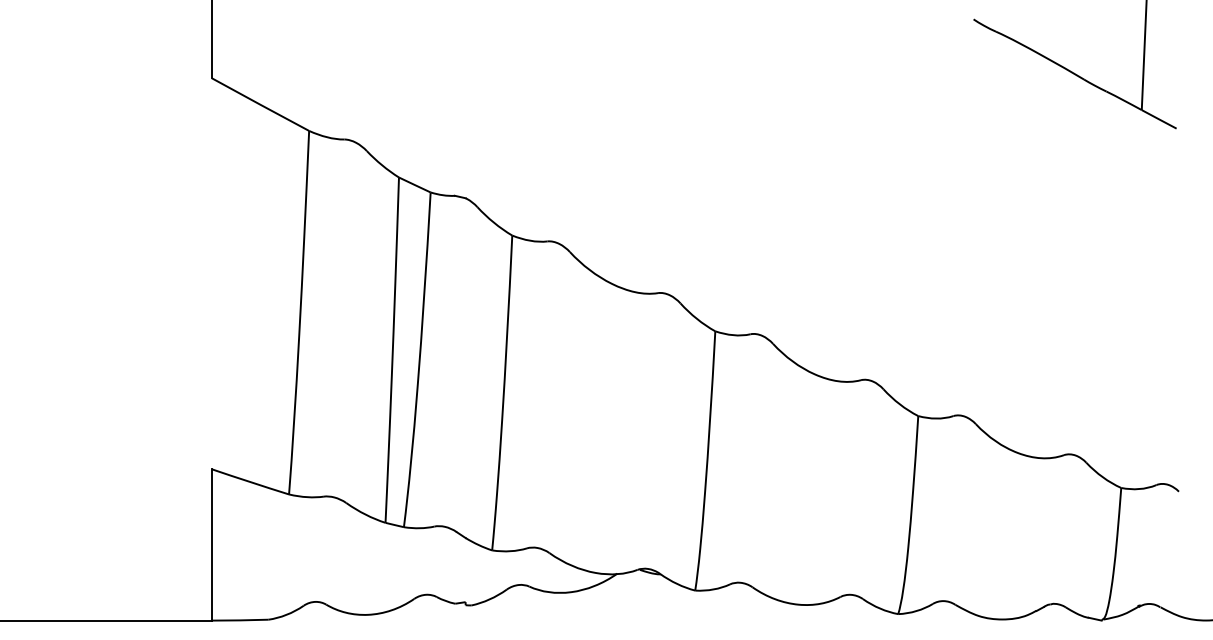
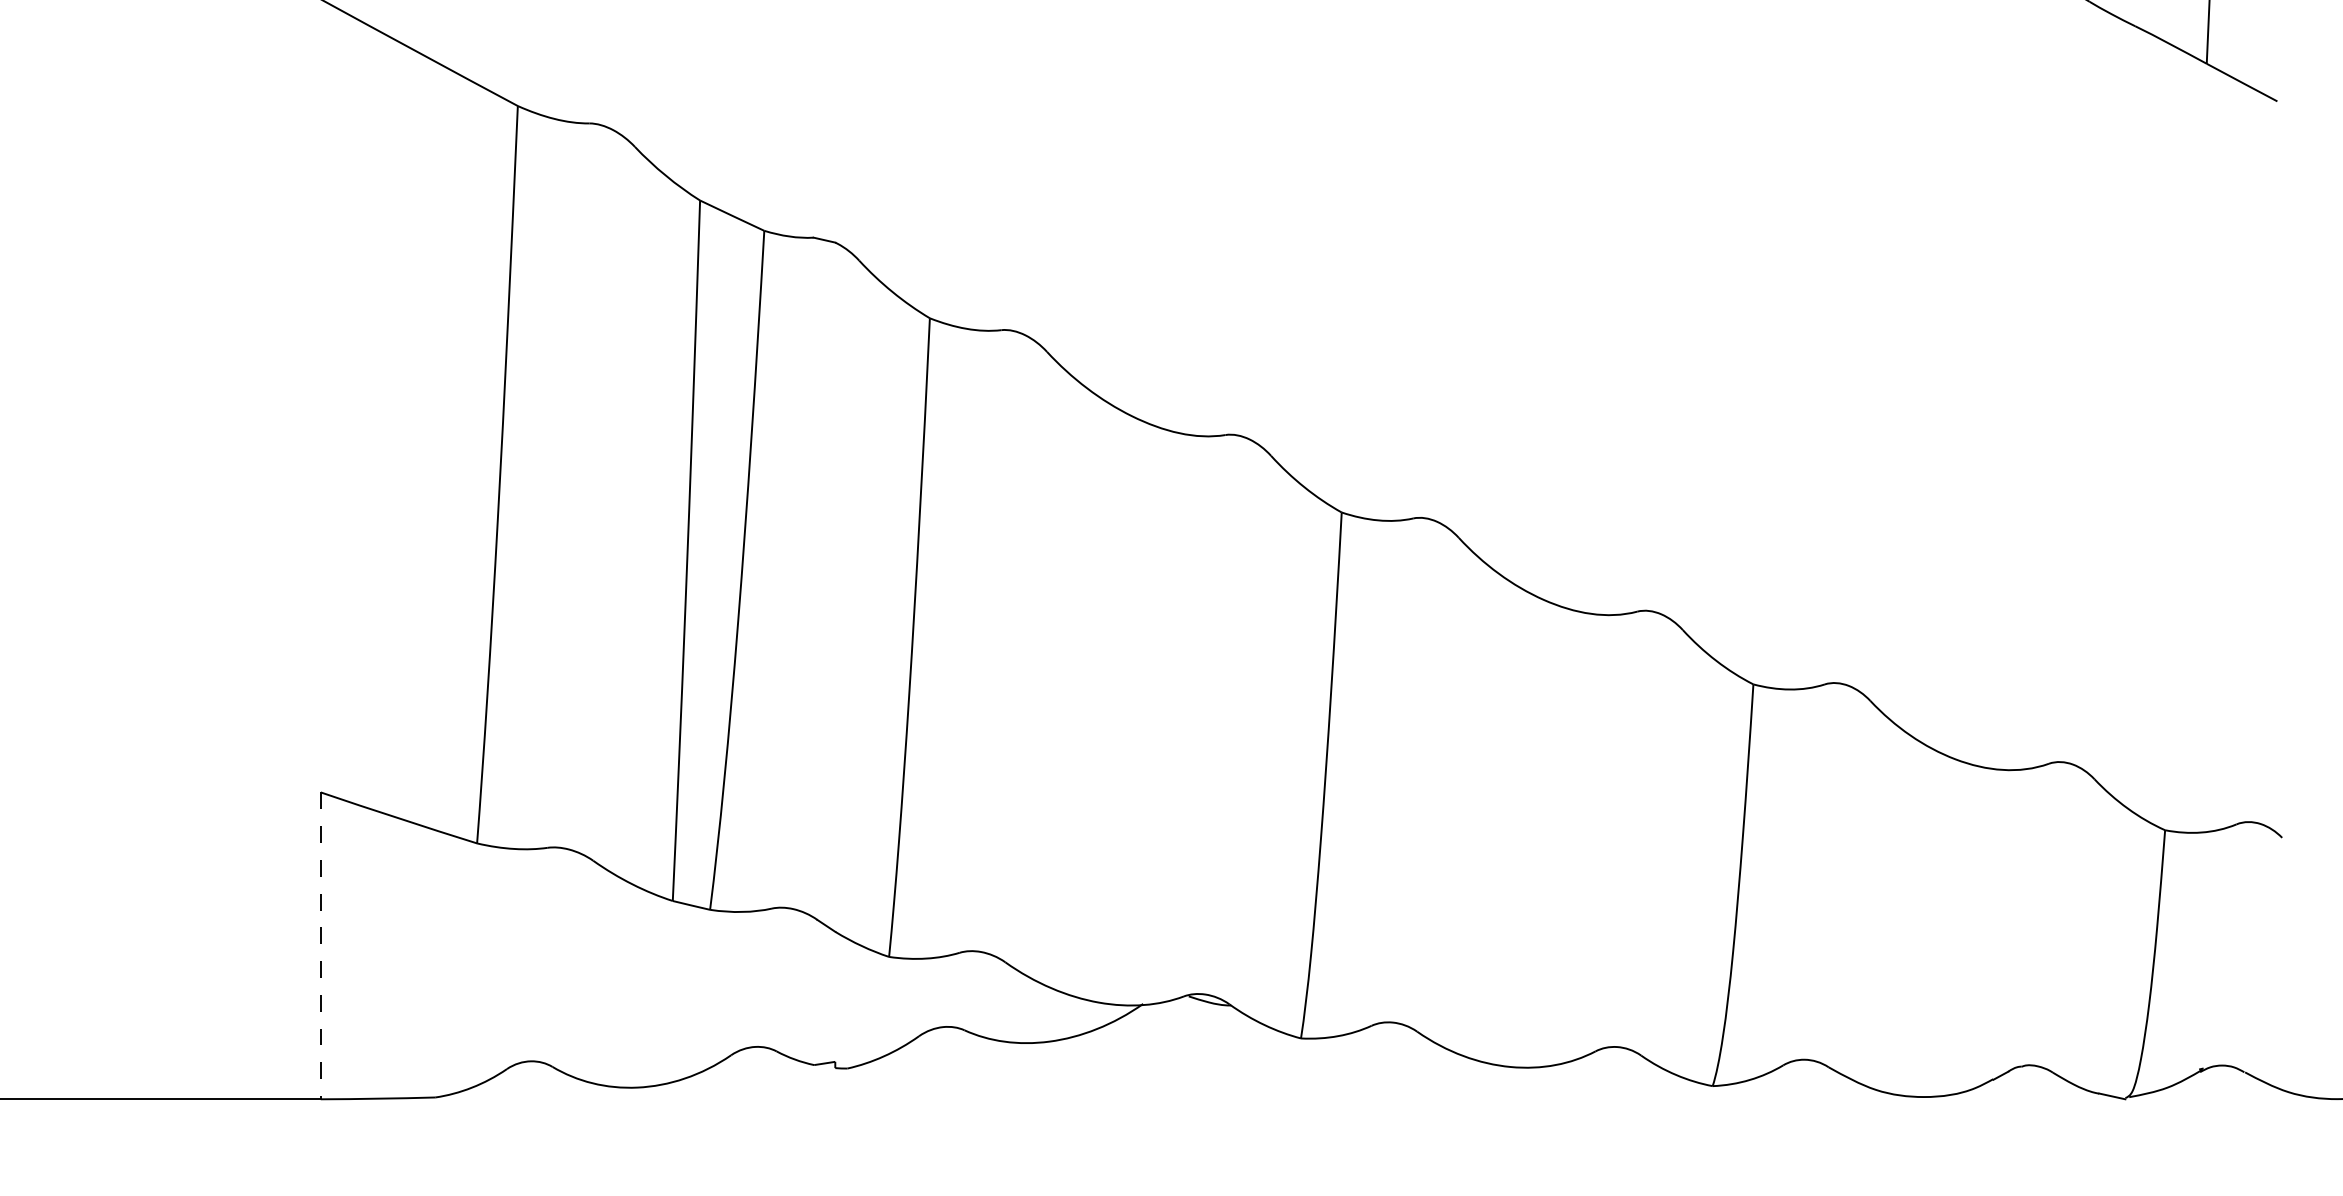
line: (211, 544) -> (319, 944), solid -> dashed

